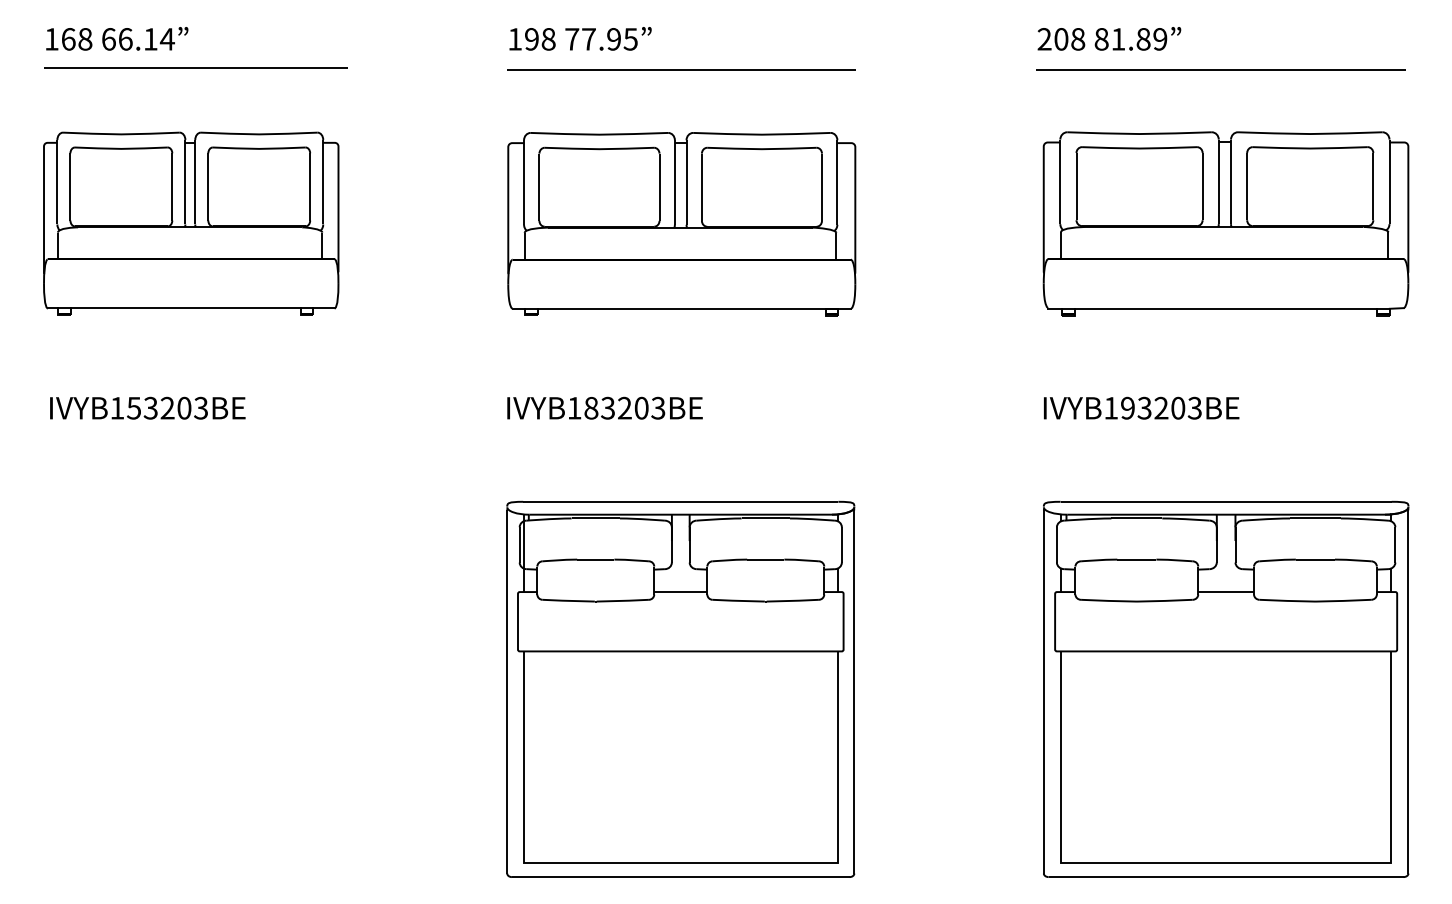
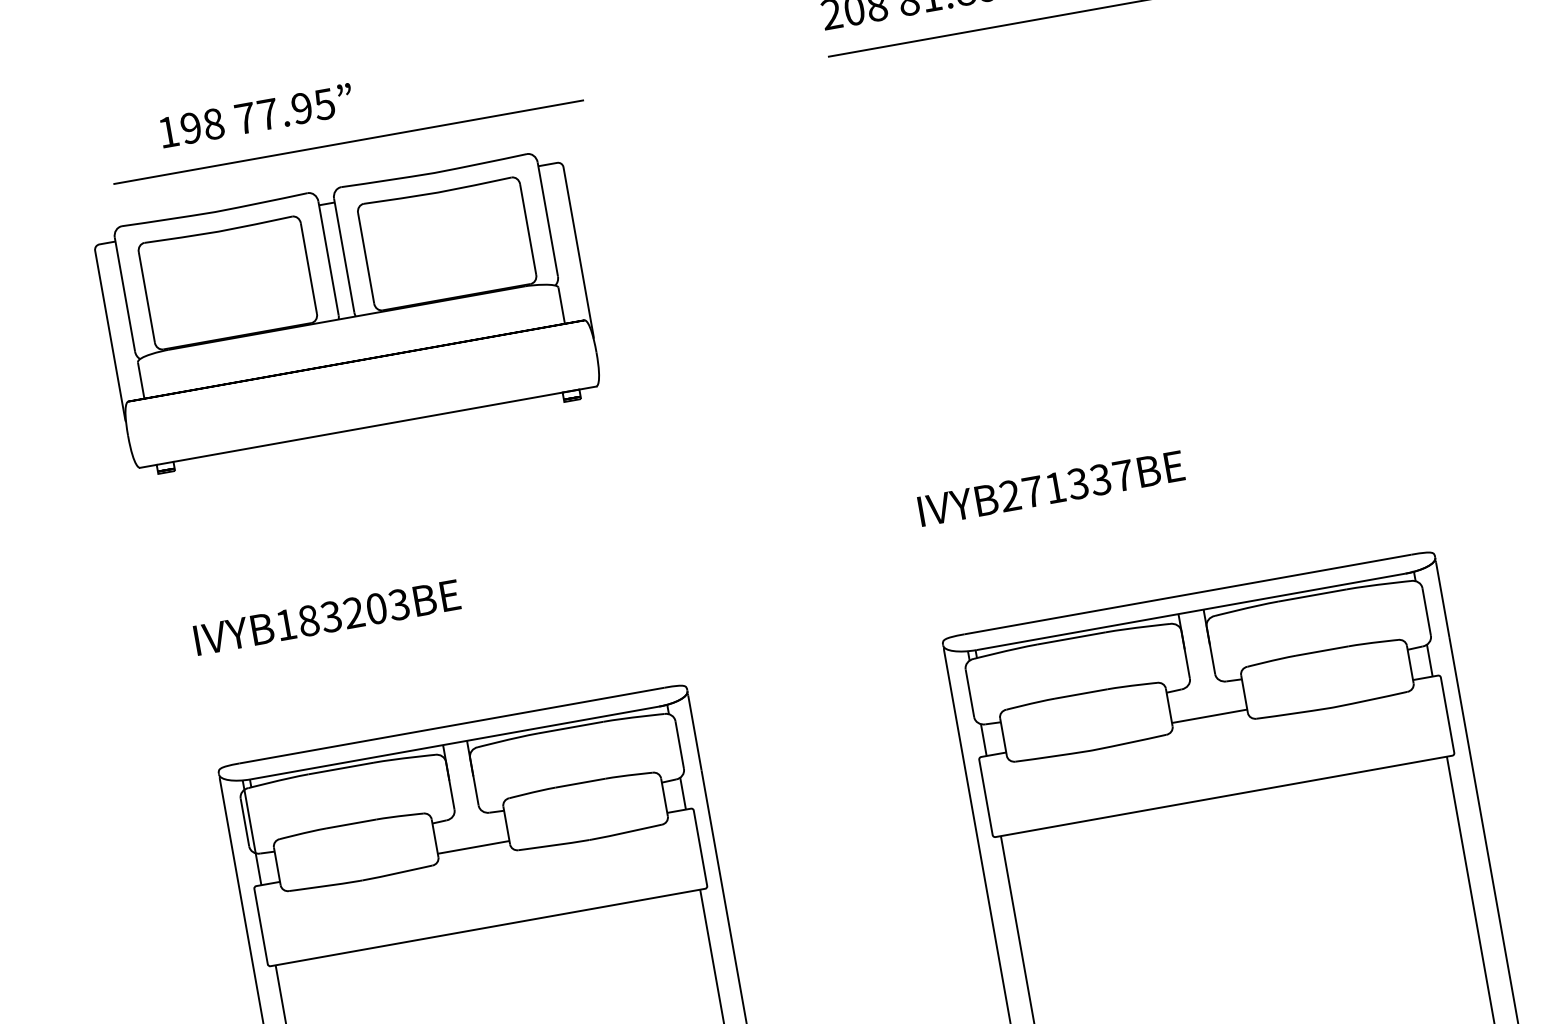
text: (580, 38) -> (256, 115), moved
part: (1225, 223) -> (1120, 219), removed
part: (681, 224) -> (347, 313), moved
text: (1152, 407) -> (1065, 484), IVYB193203BE -> IVYB271337BE

